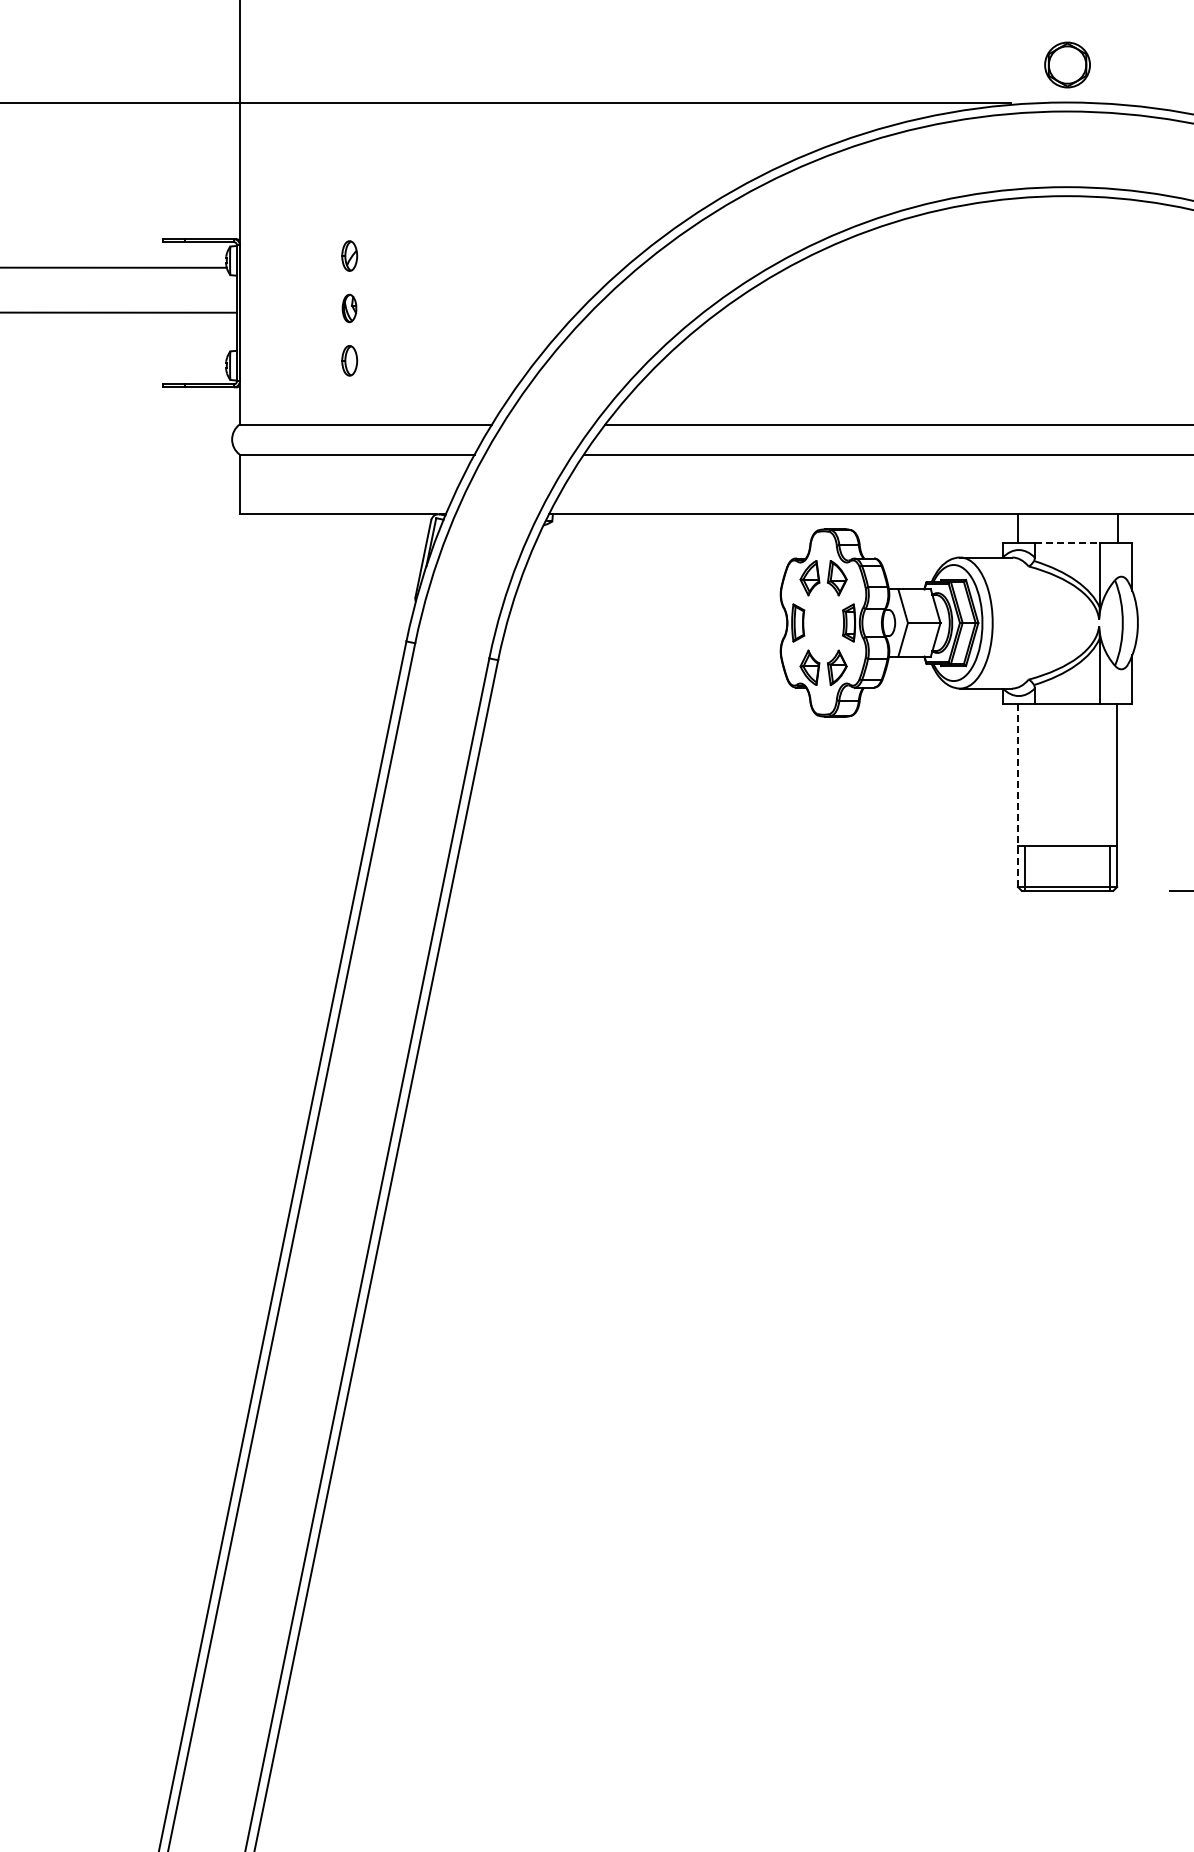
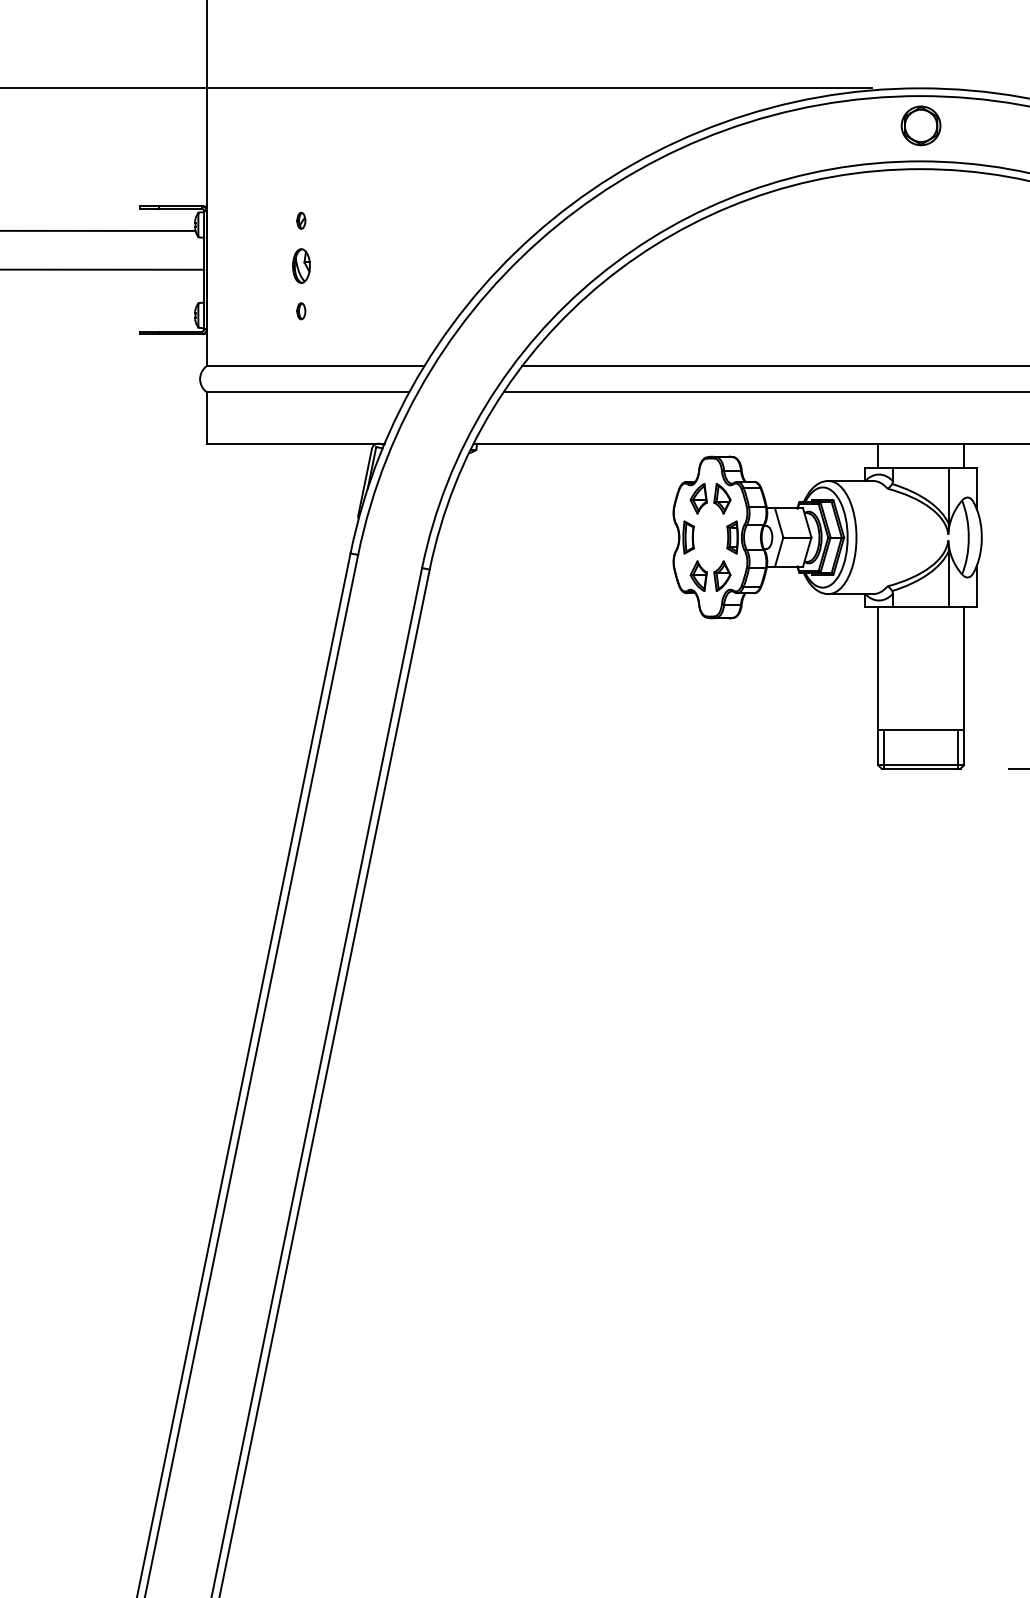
part: (1067, 64) -> (921, 125), moved
part: (348, 255) -> (300, 220), size x0.62
part: (349, 308) -> (301, 266), size x1.43
part: (348, 360) -> (300, 310), size x0.62
line: (1067, 542) -> (921, 468), dashed -> solid
line: (1017, 795) -> (877, 686), dashed -> solid

